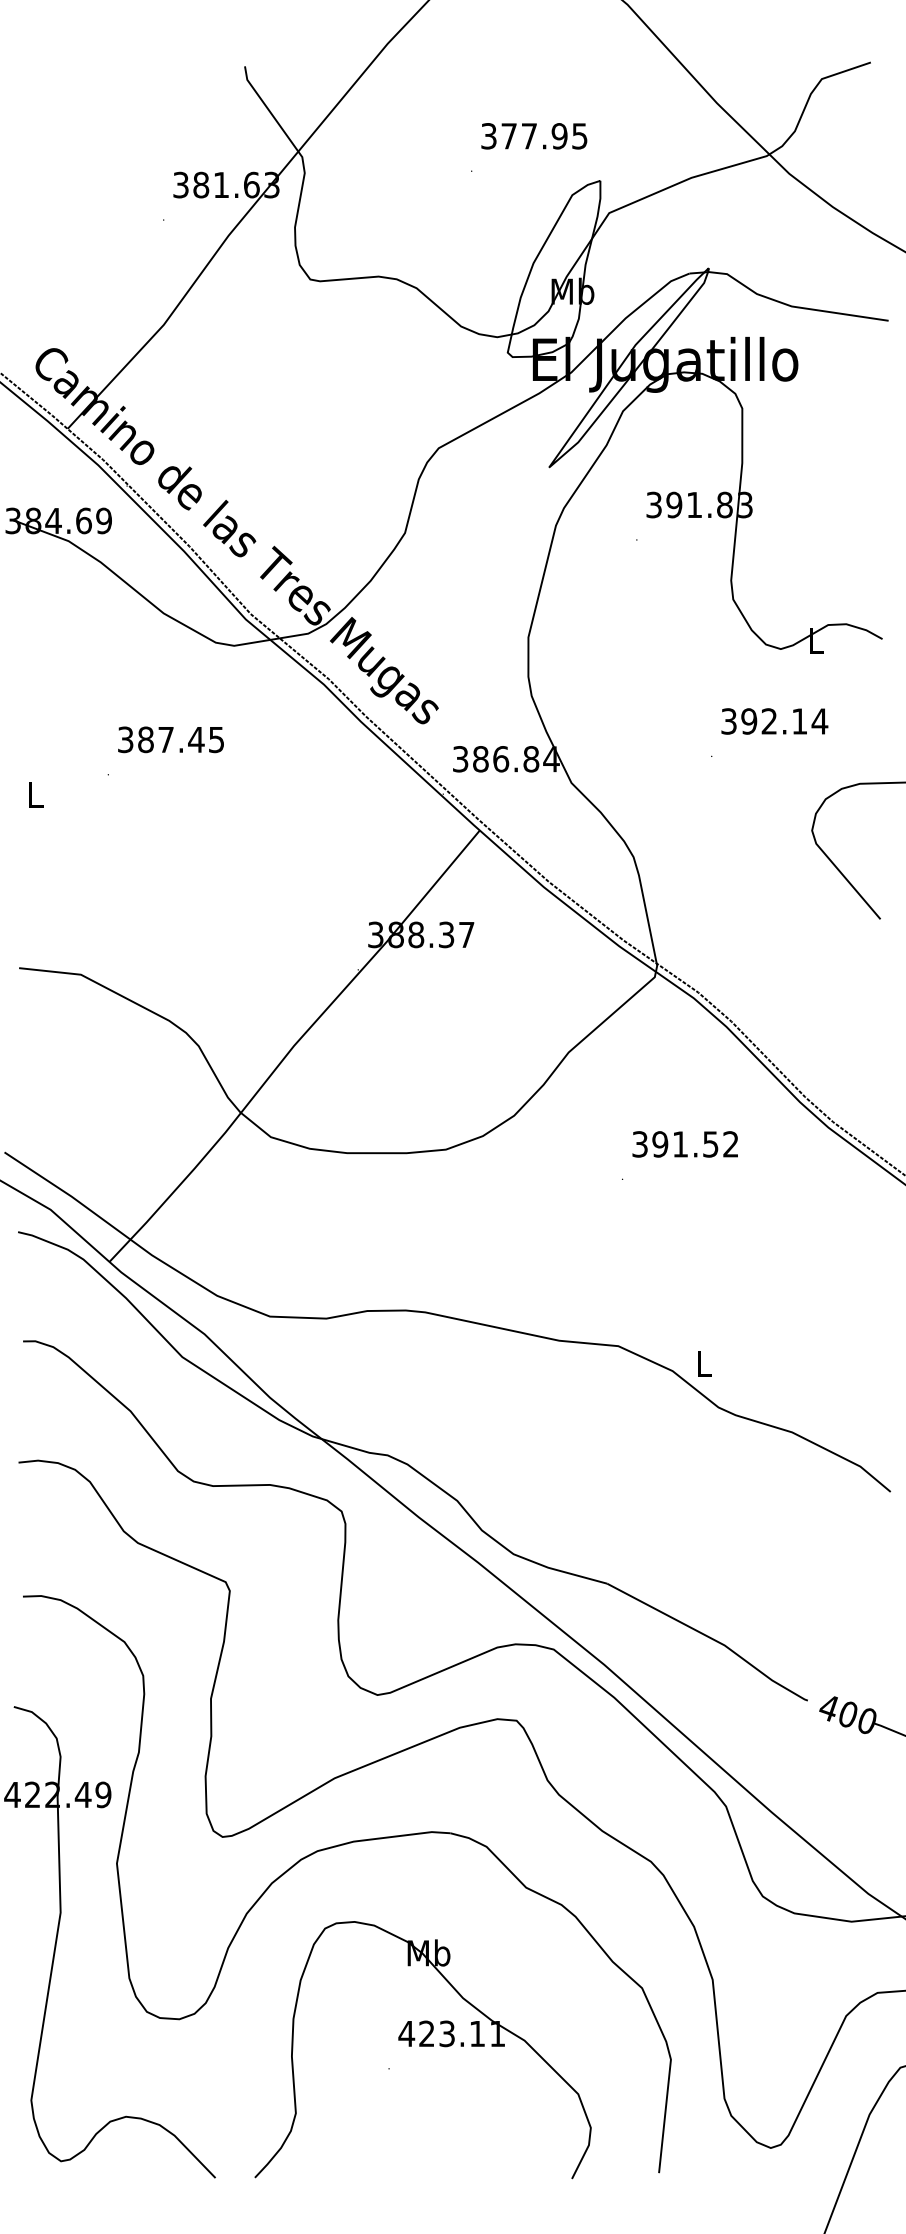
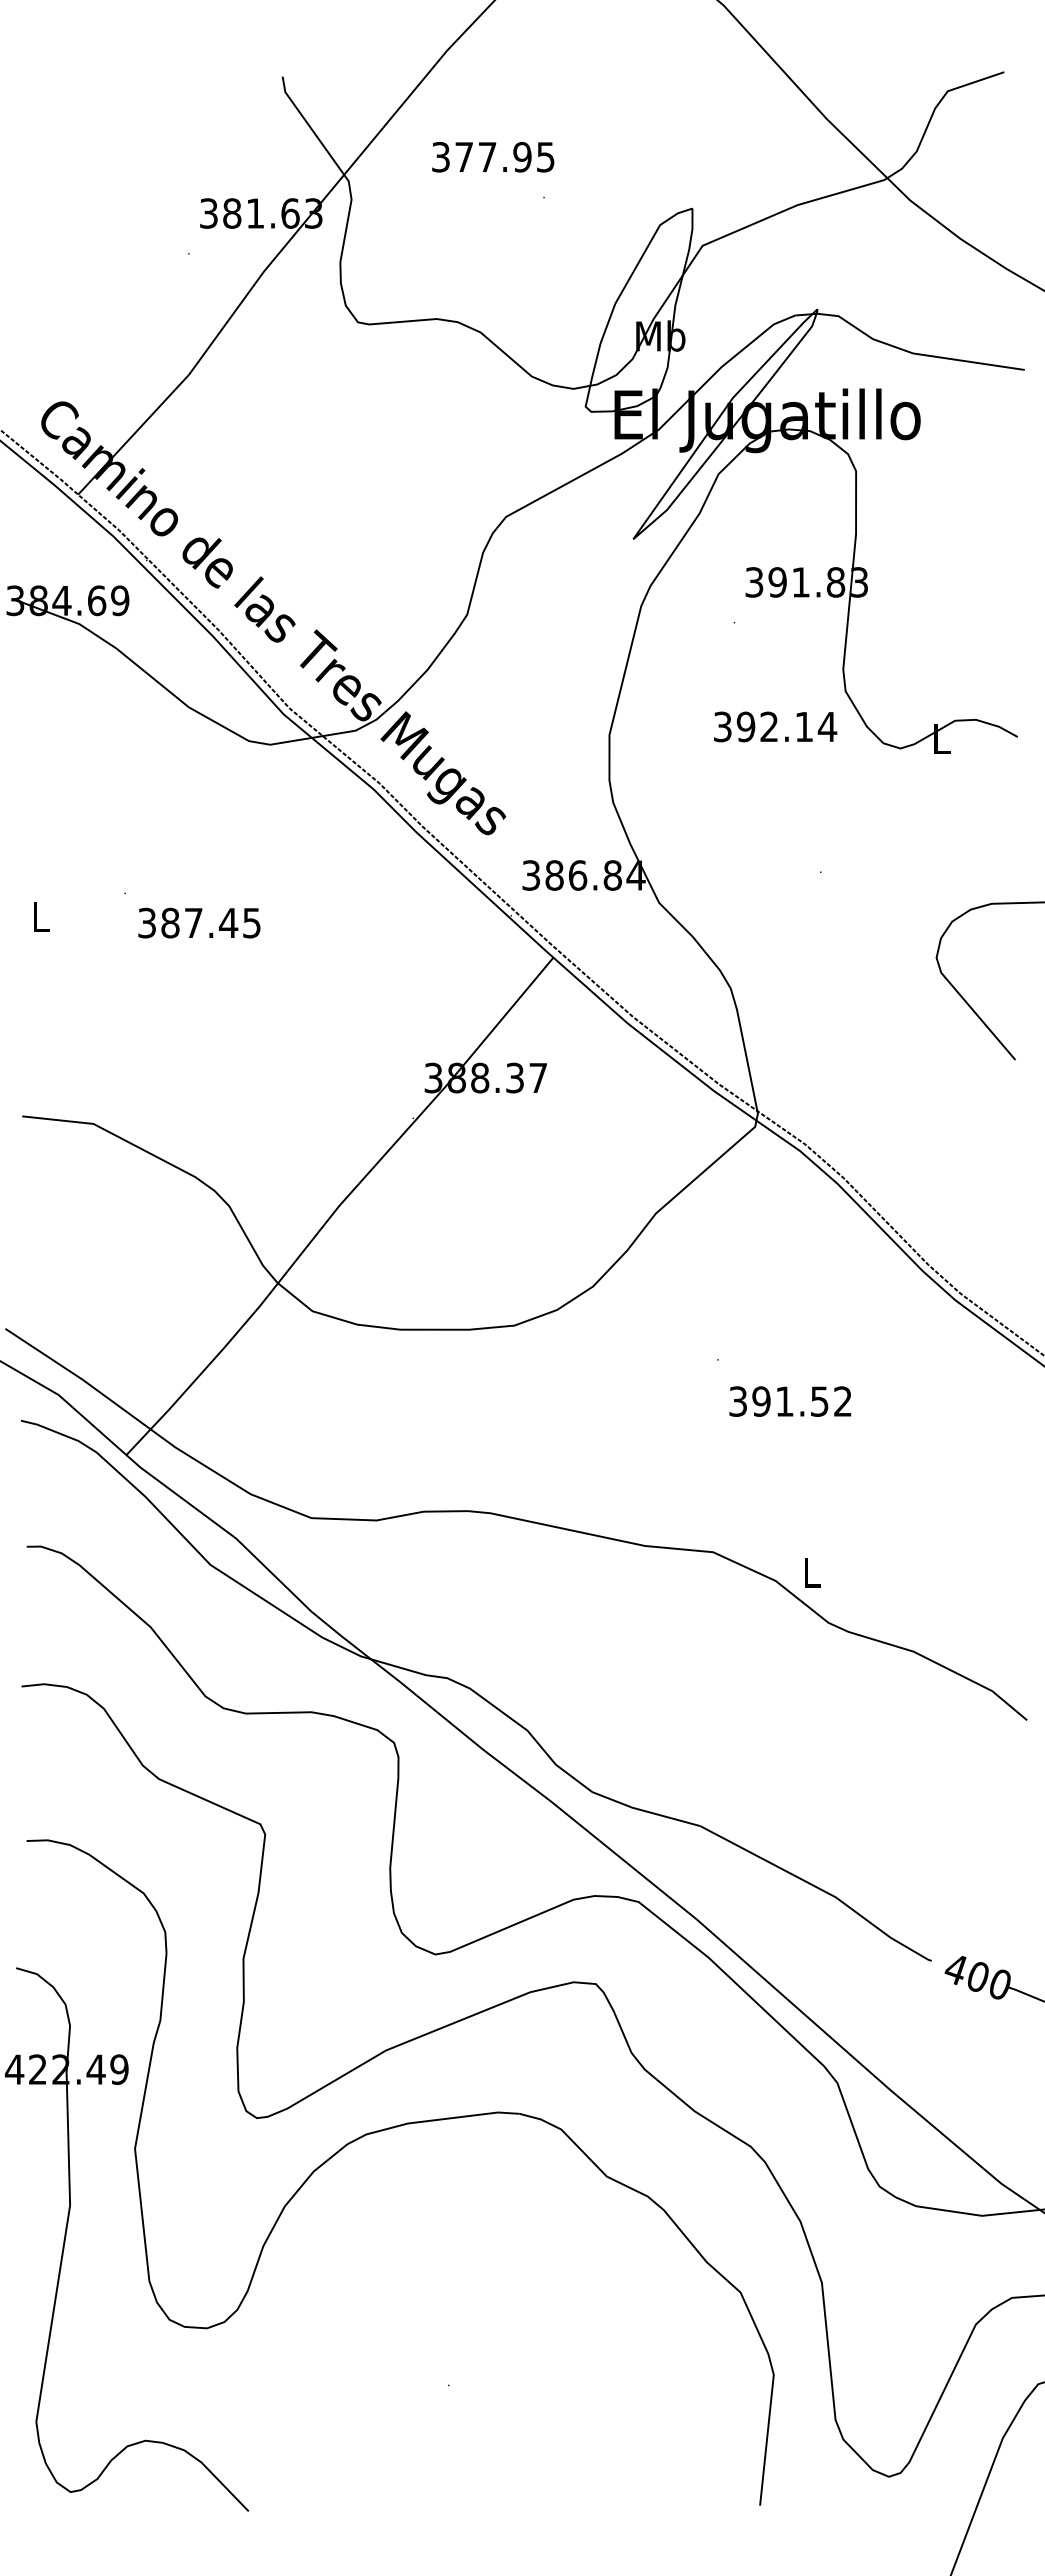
text: (534, 136) -> (493, 157), moved
text: (774, 721) -> (775, 726), moved
text: (171, 739) -> (199, 922), moved
text: (685, 1144) -> (790, 1401), moved
part: (422, 2049) -> (487, 2363), removed

